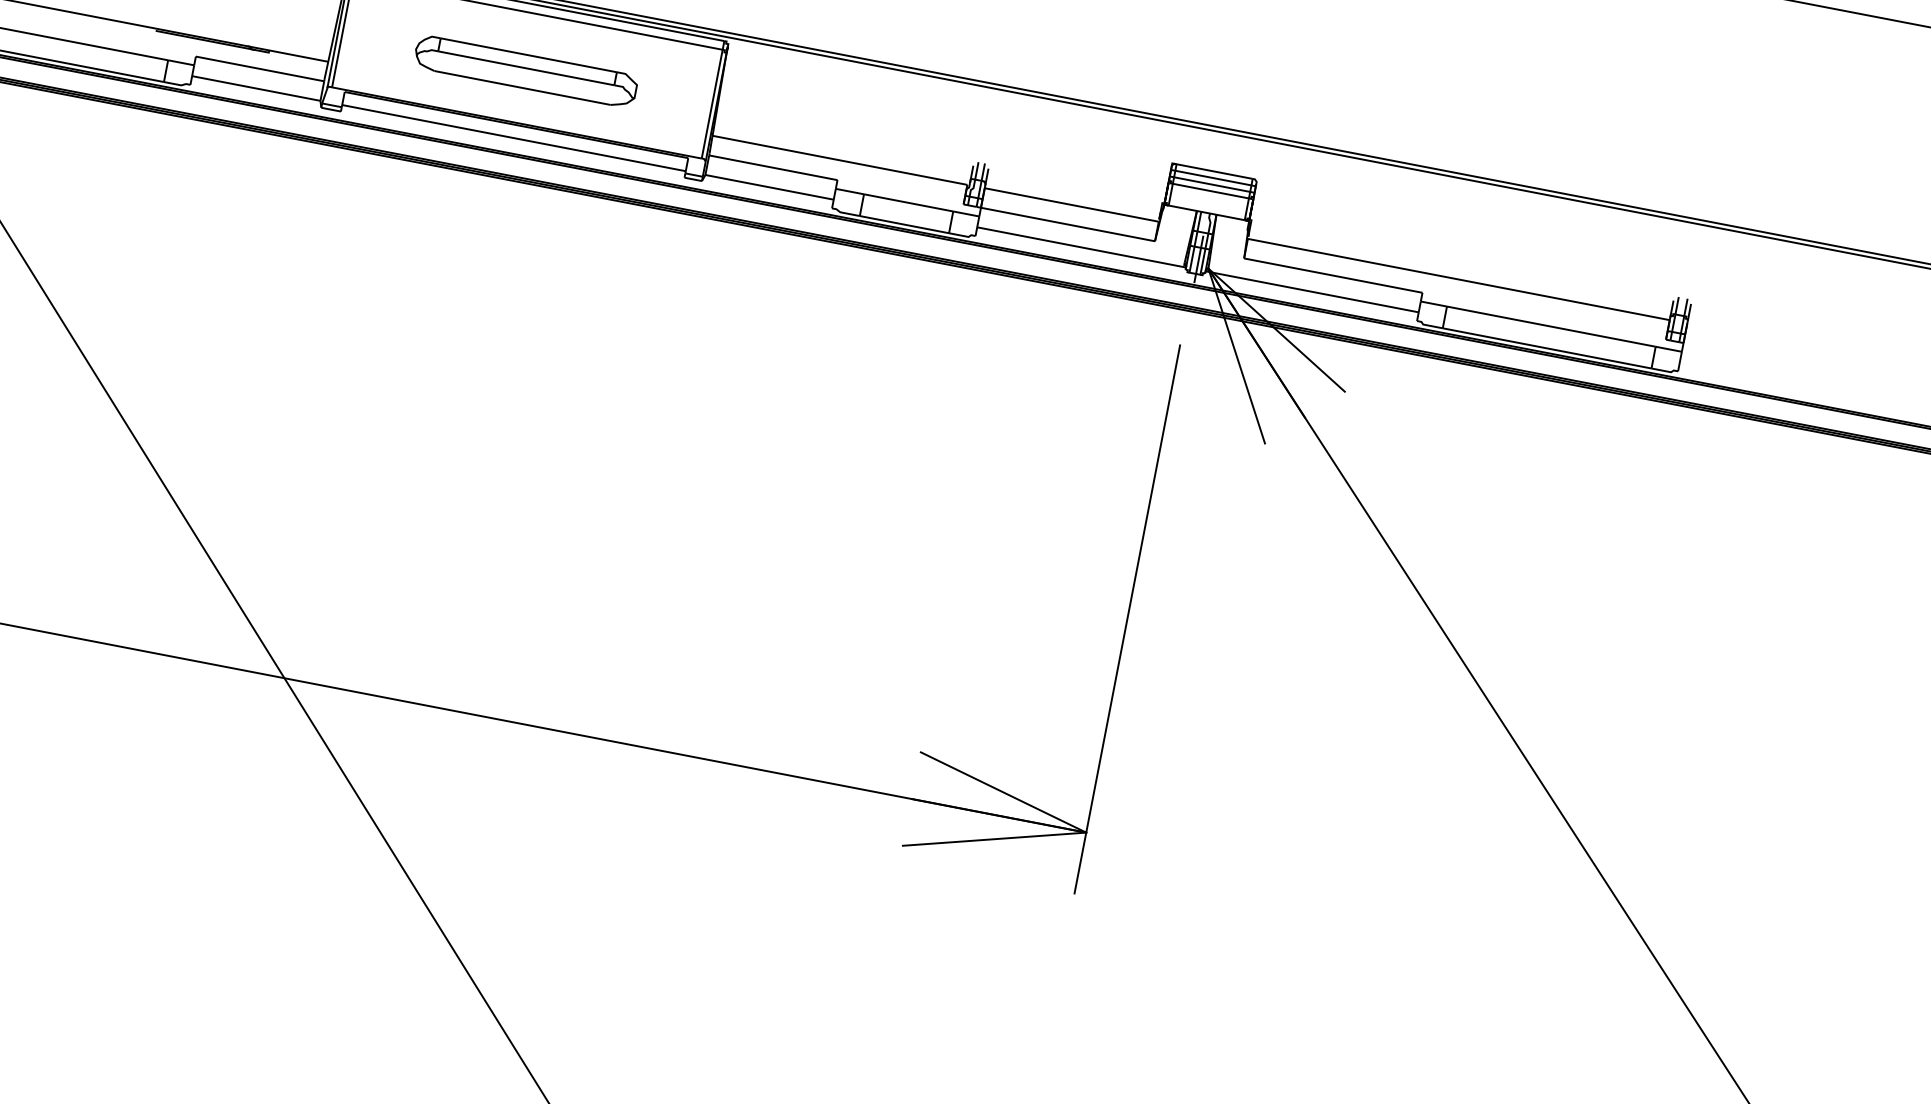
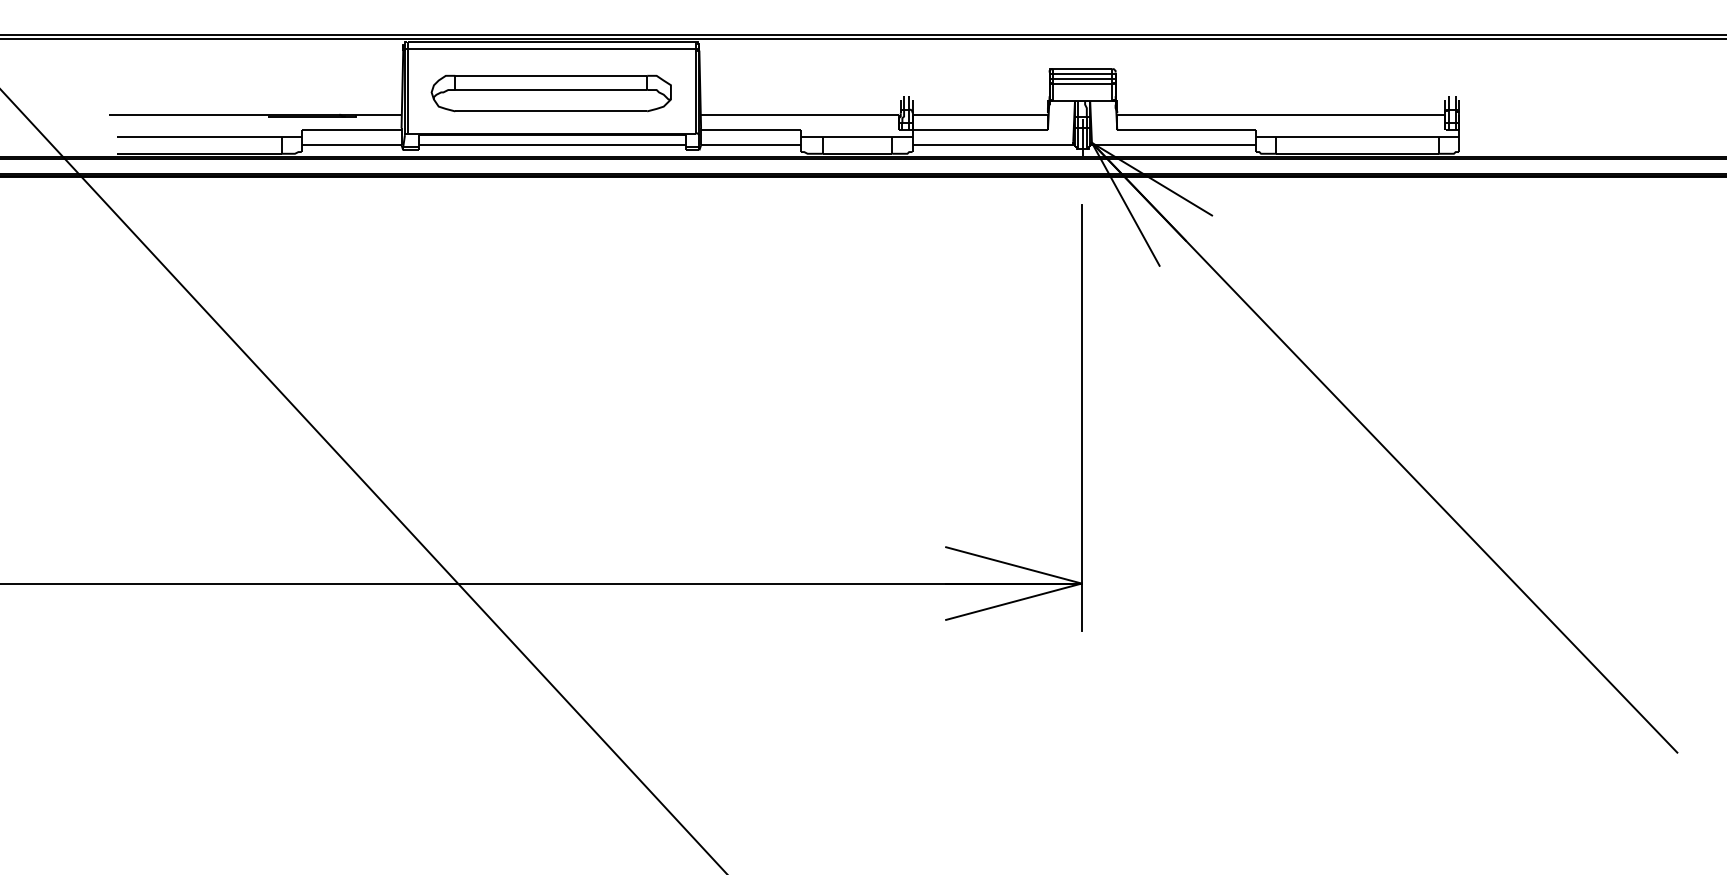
part: (525, 71) -> (551, 93), size x1.4

